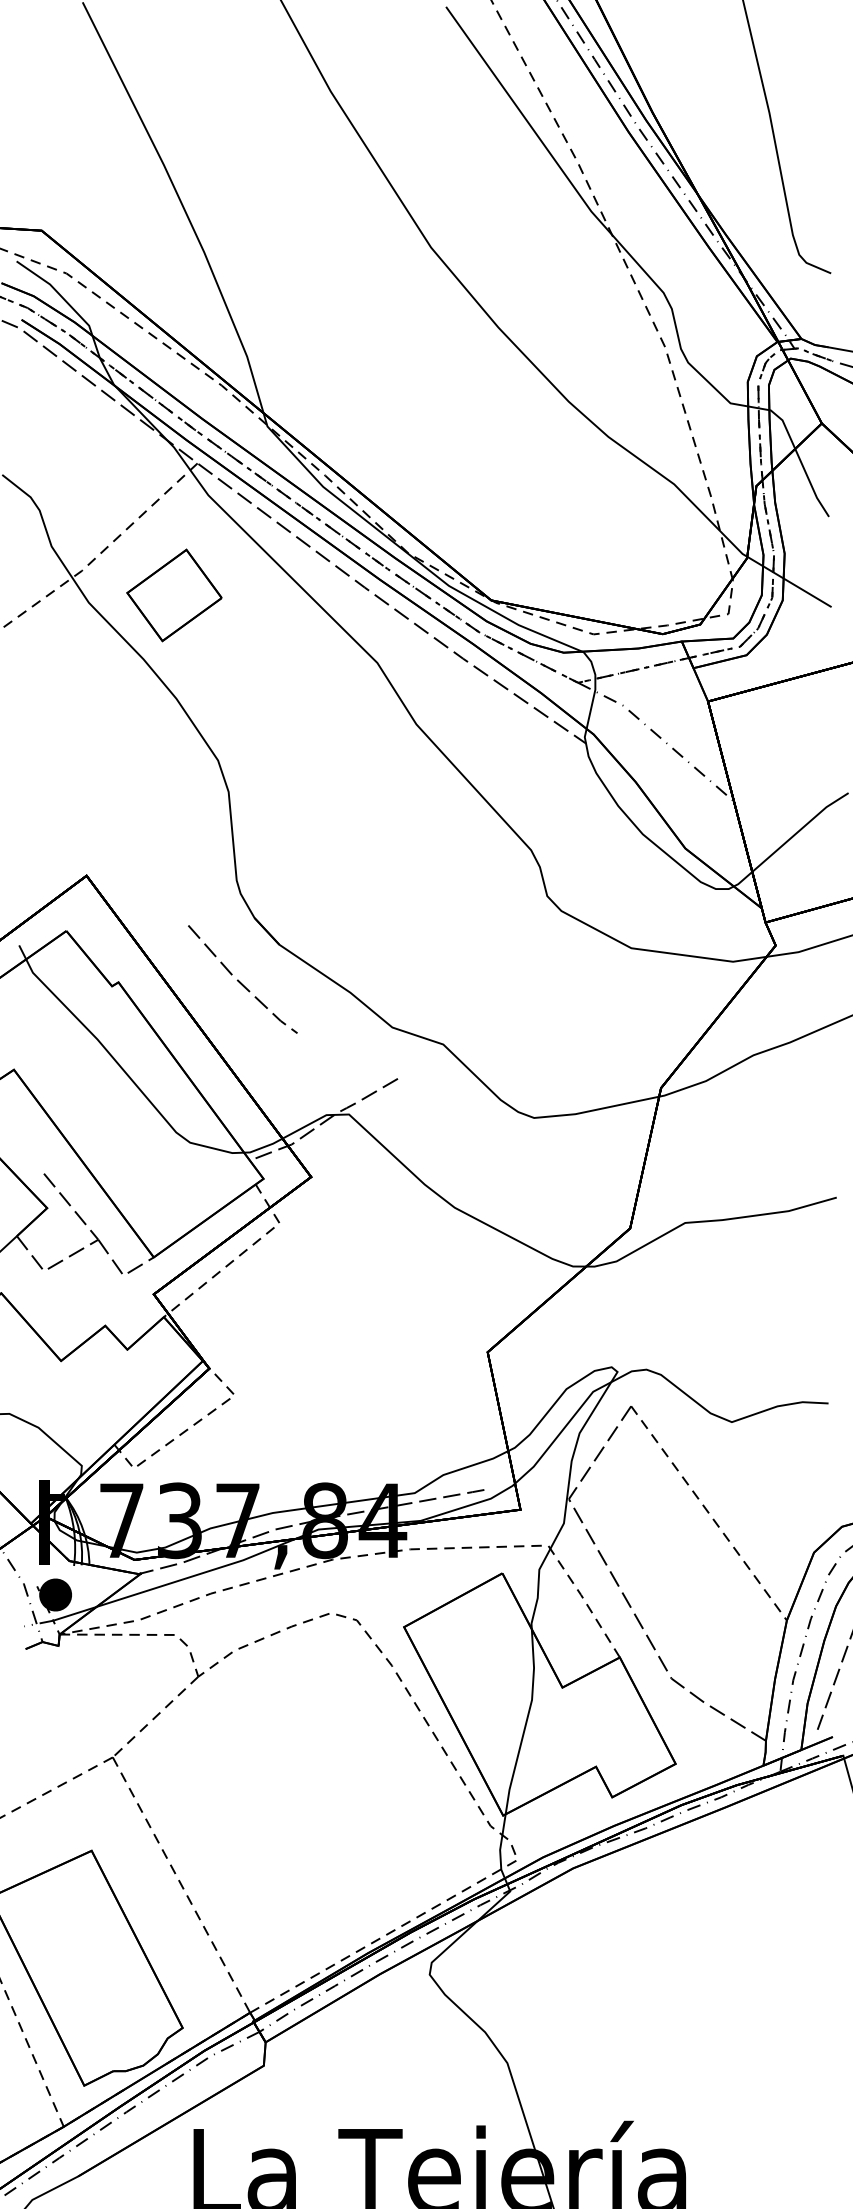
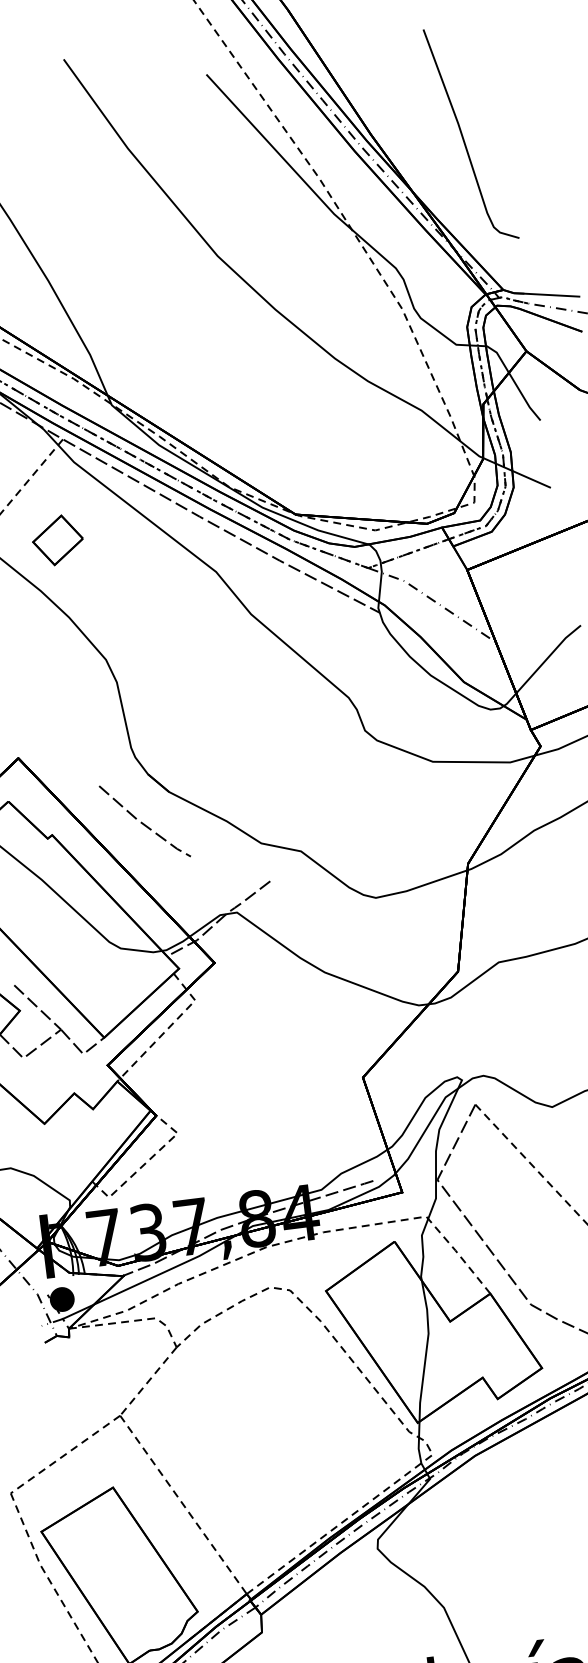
part: (174, 595) -> (58, 540), size x0.7

